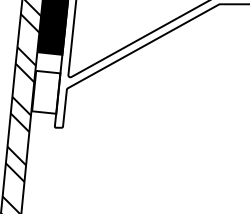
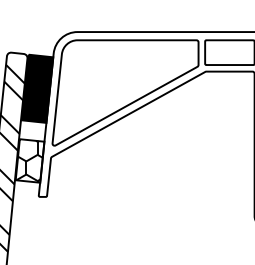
hatch: (45, 92) -> (29, 161), added

